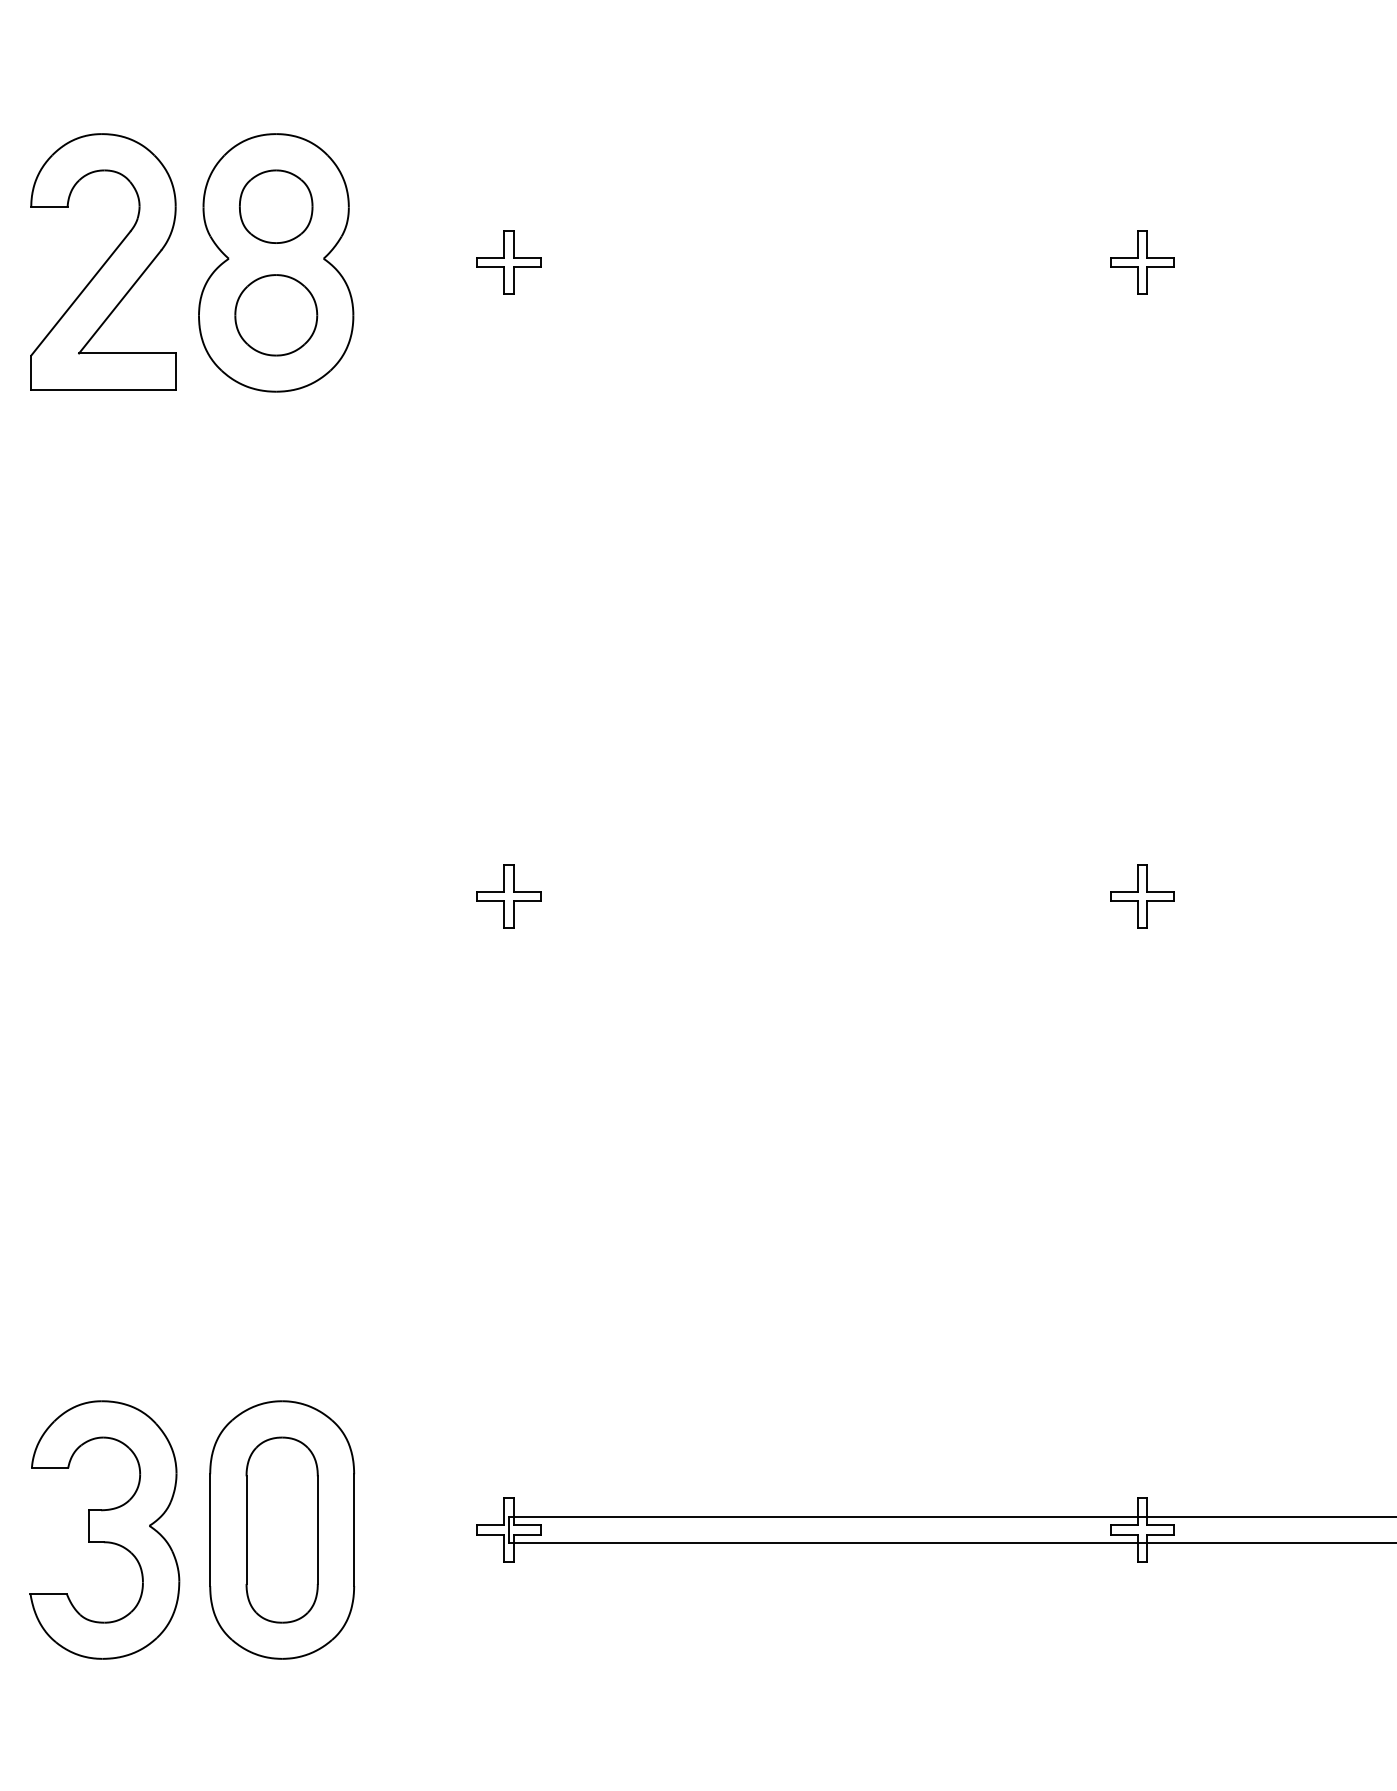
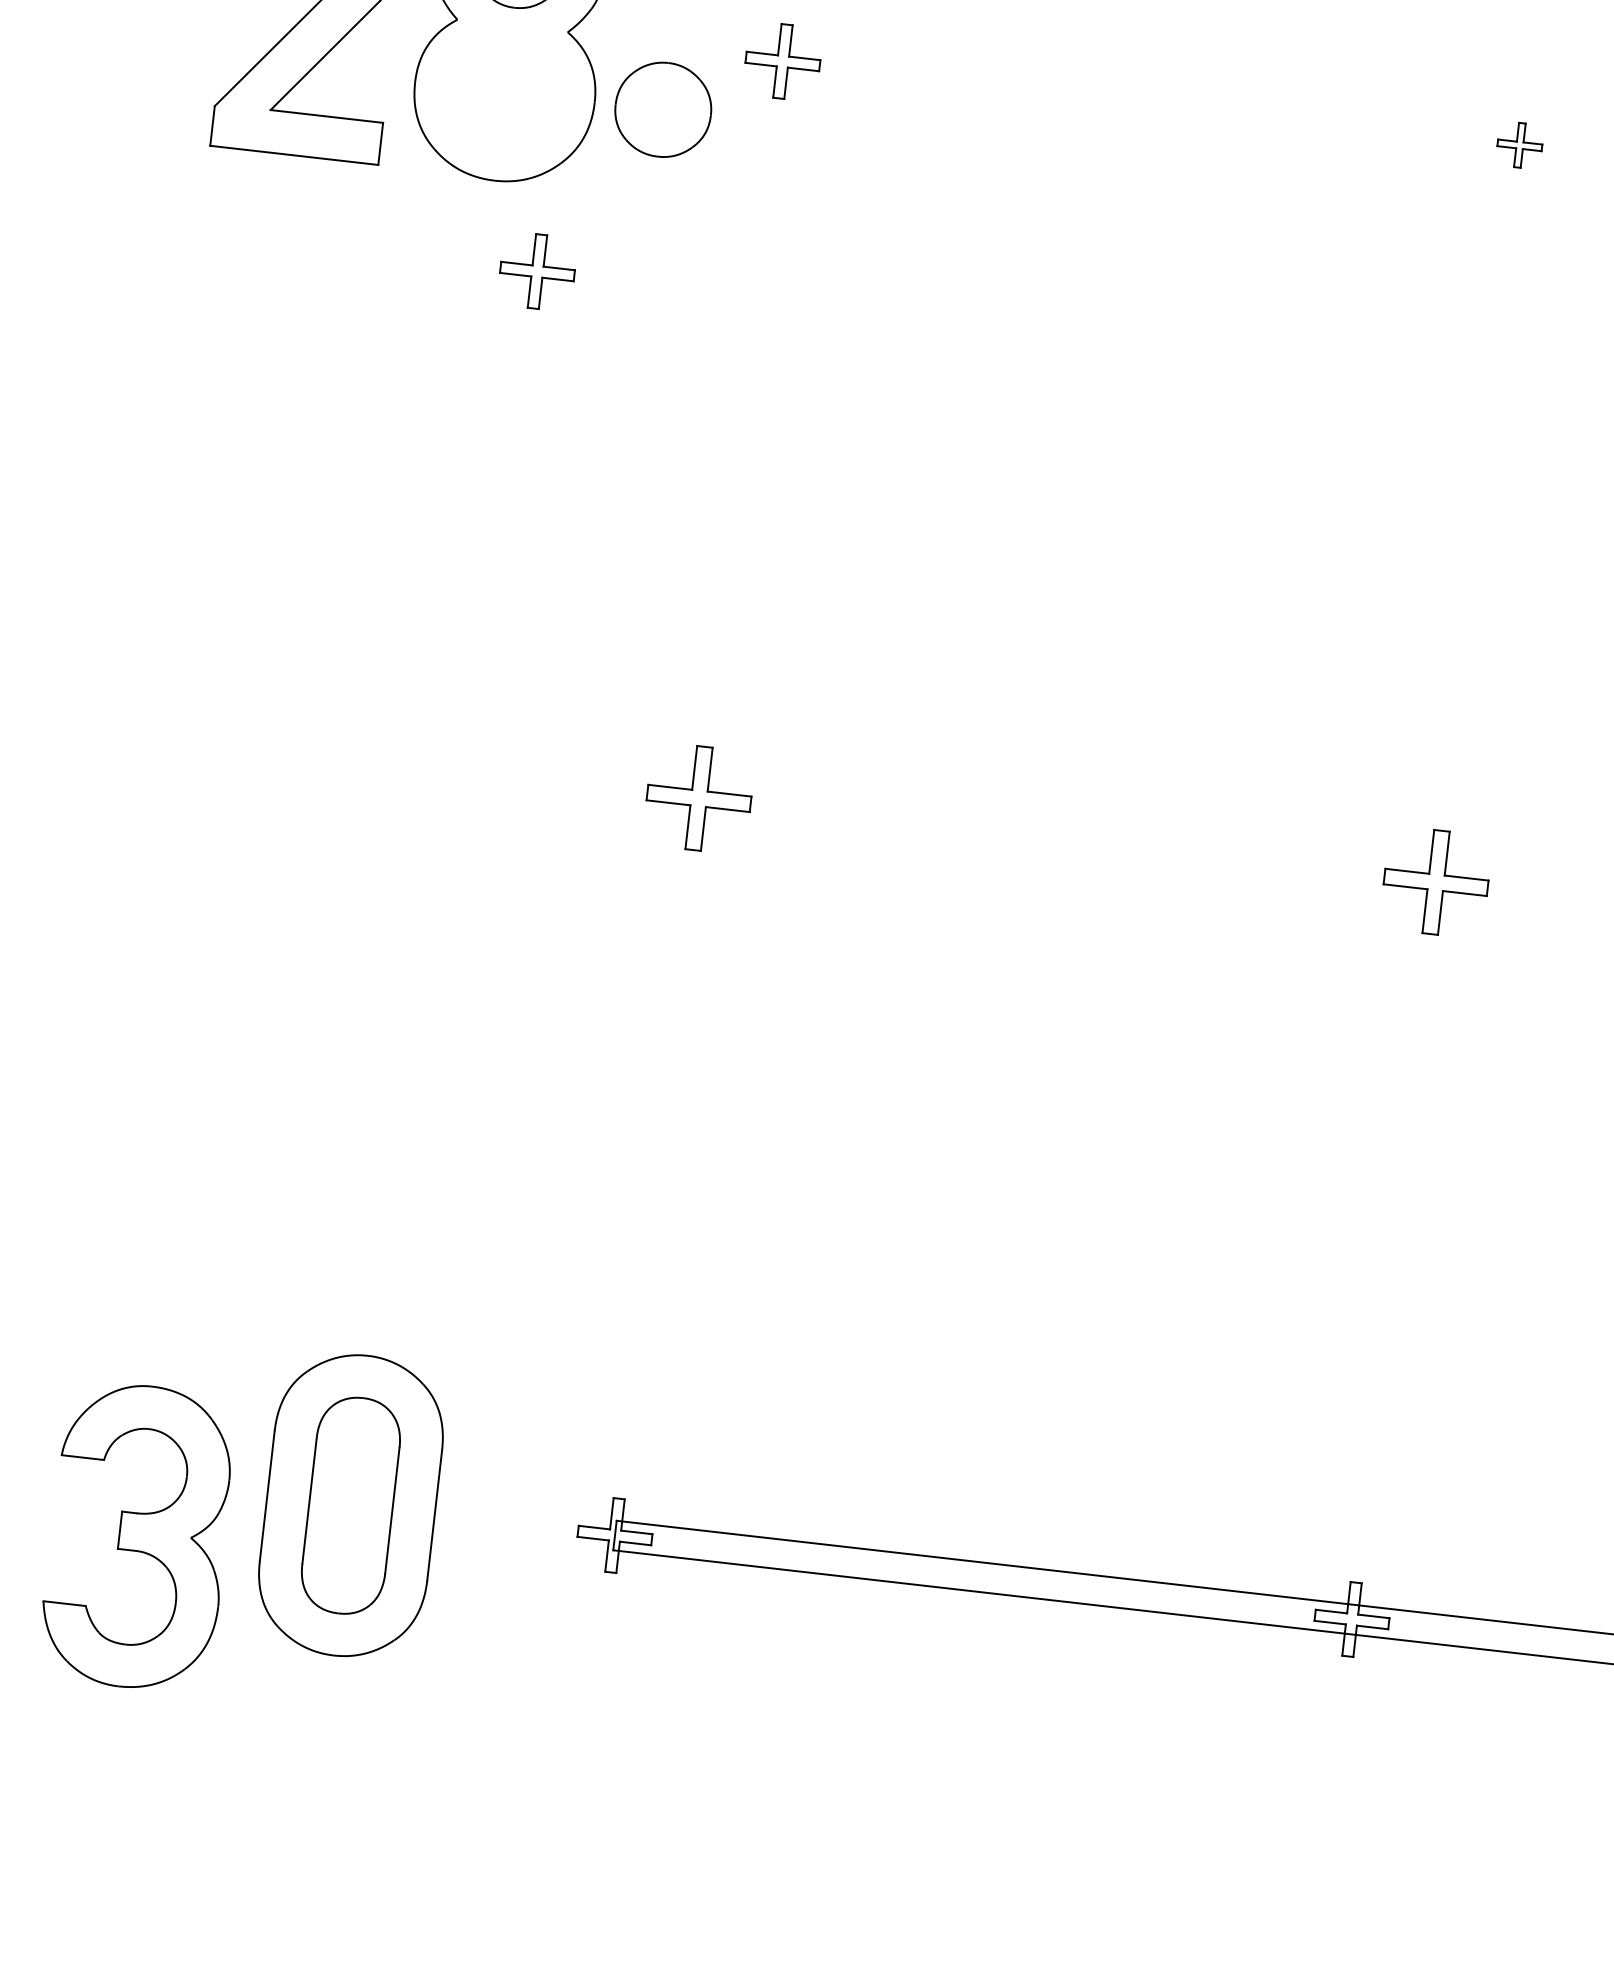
part: (1142, 262) -> (1519, 145), size x0.6
part: (276, 315) -> (663, 110), moved
part: (320, 464) -> (536, 271), added
part: (508, 896) -> (698, 798), size x1.4
part: (1142, 896) -> (1435, 882), size x1.4
part: (104, 1529) -> (138, 1536), moved

